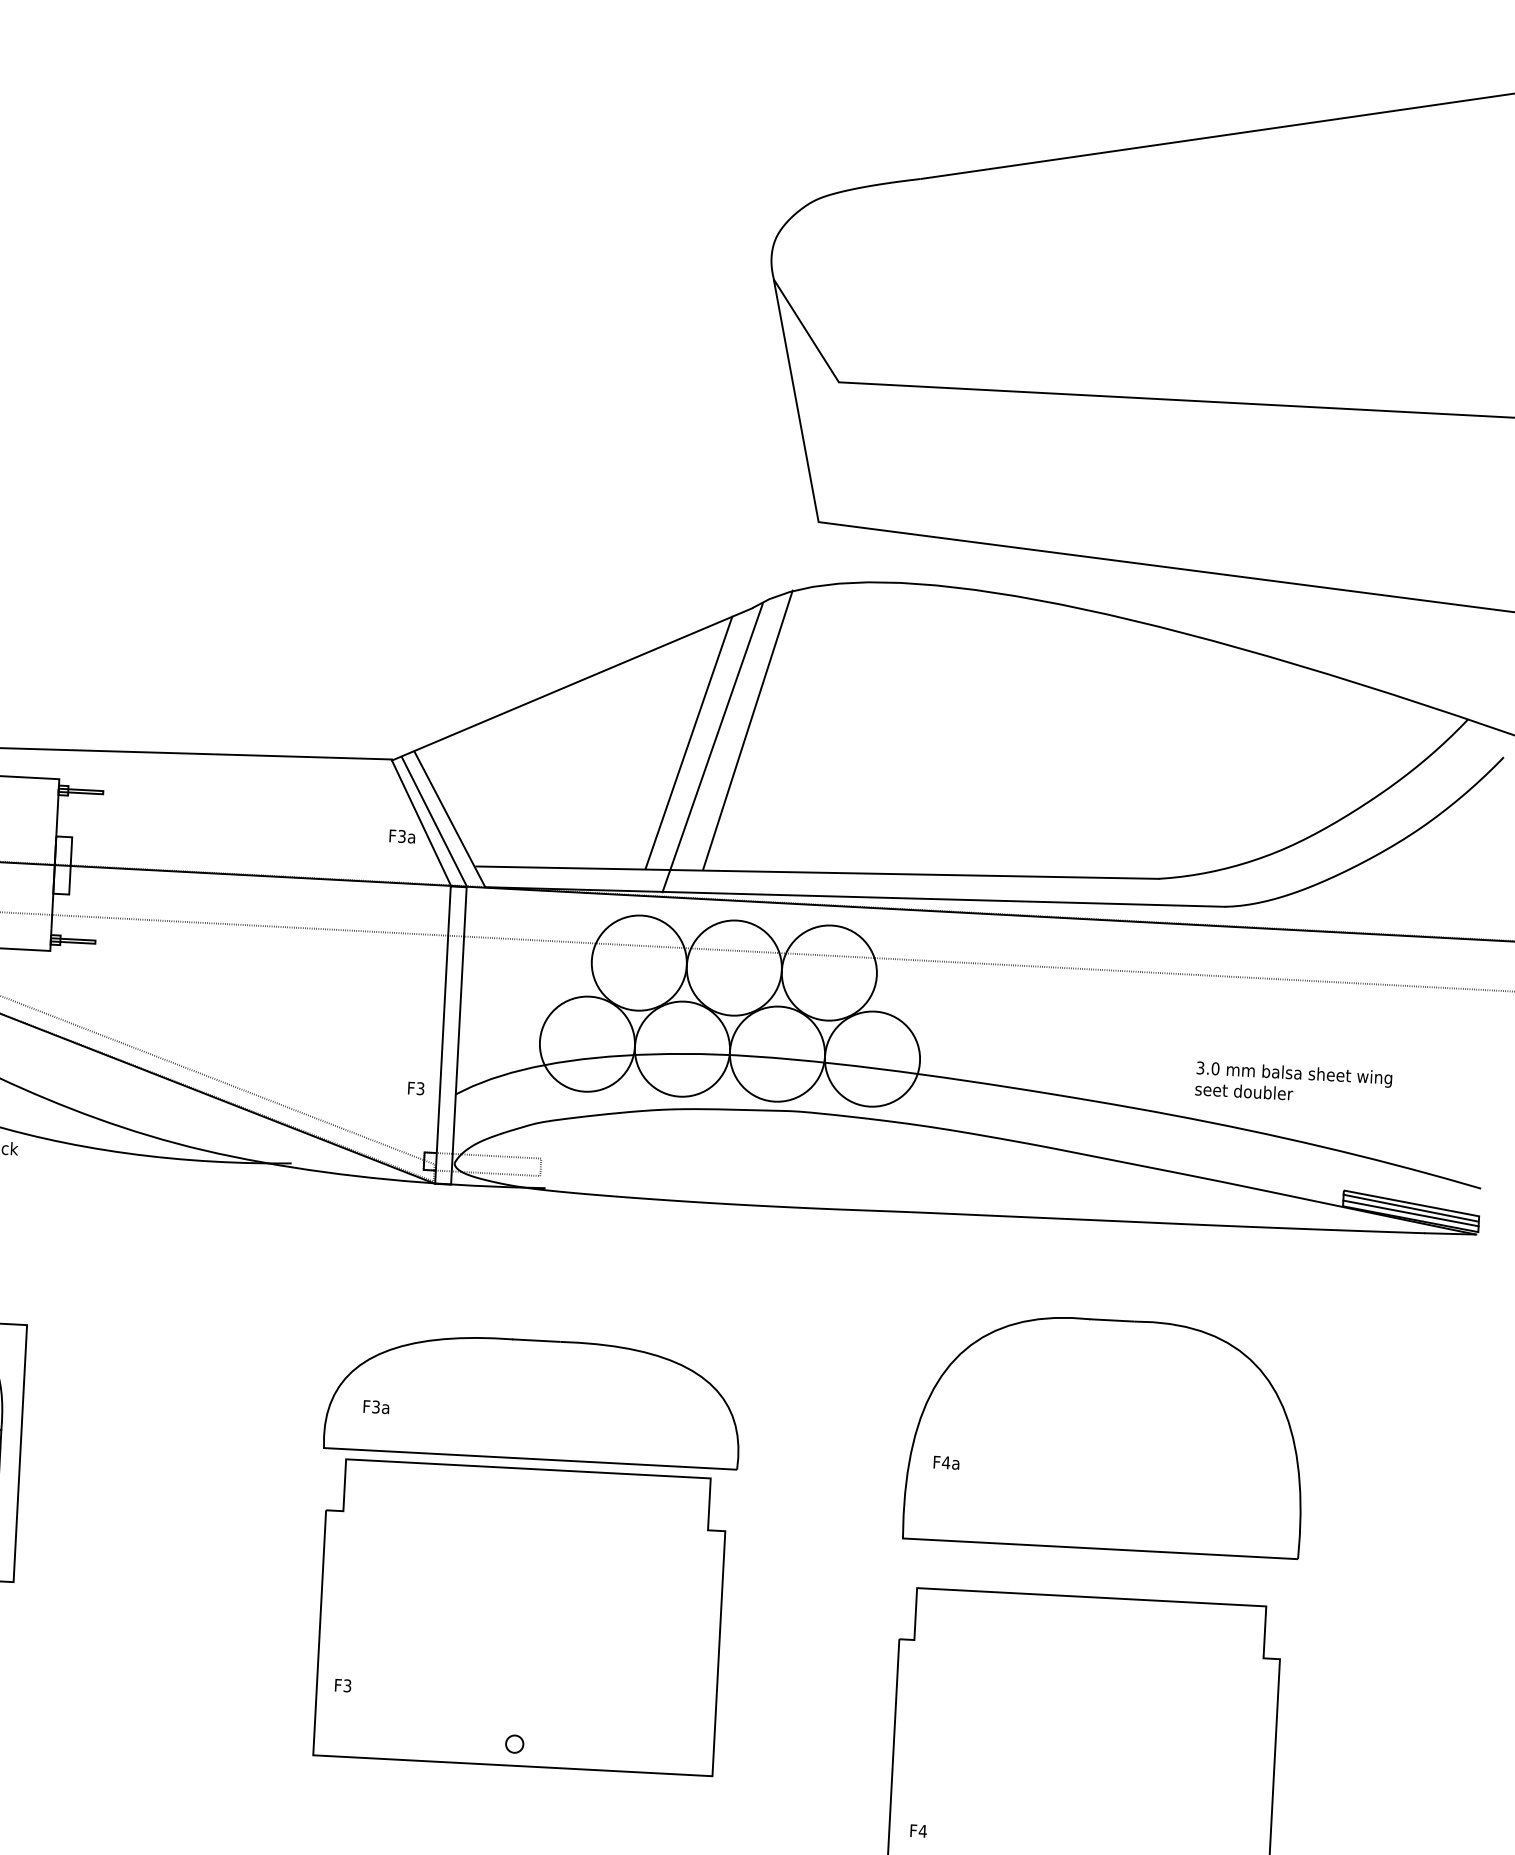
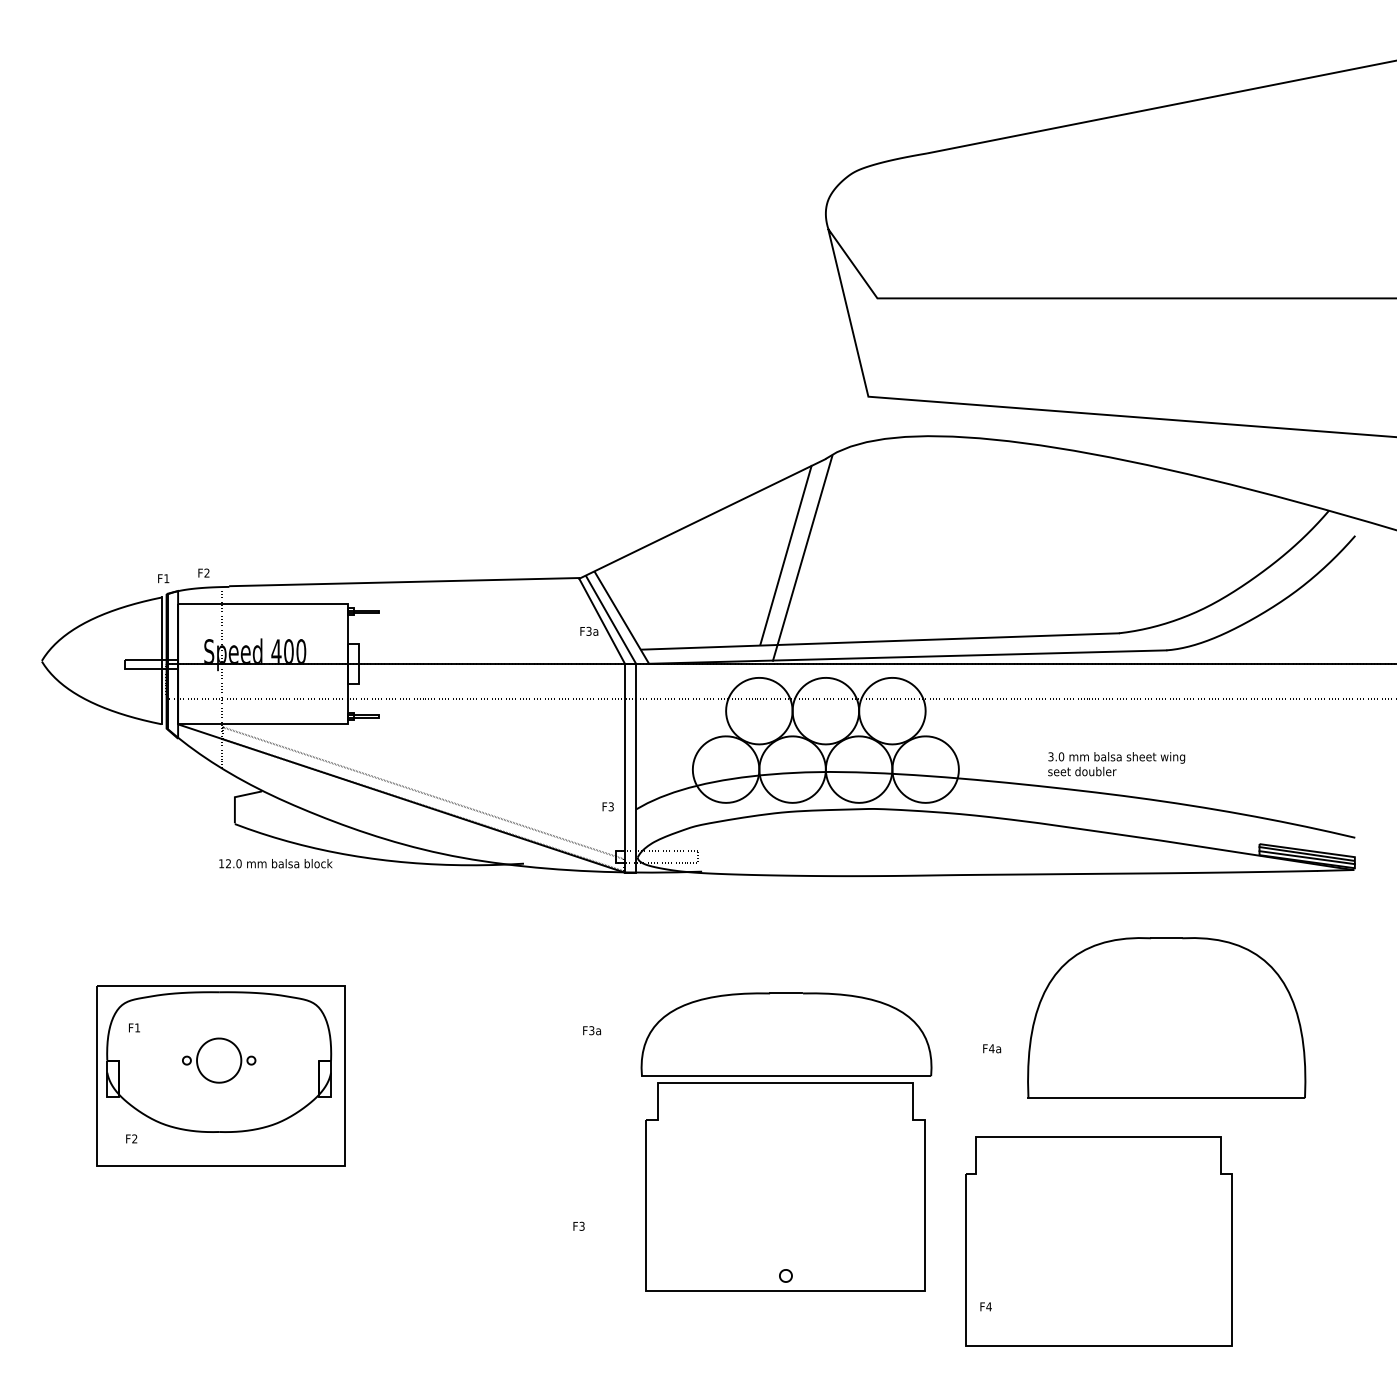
line: (747, 730) -> (826, 544), removed
text: (1293, 1083) -> (1116, 764), moved
part: (1106, 1433) -> (1166, 1017), moved
part: (525, 1552) -> (786, 1141), moved

